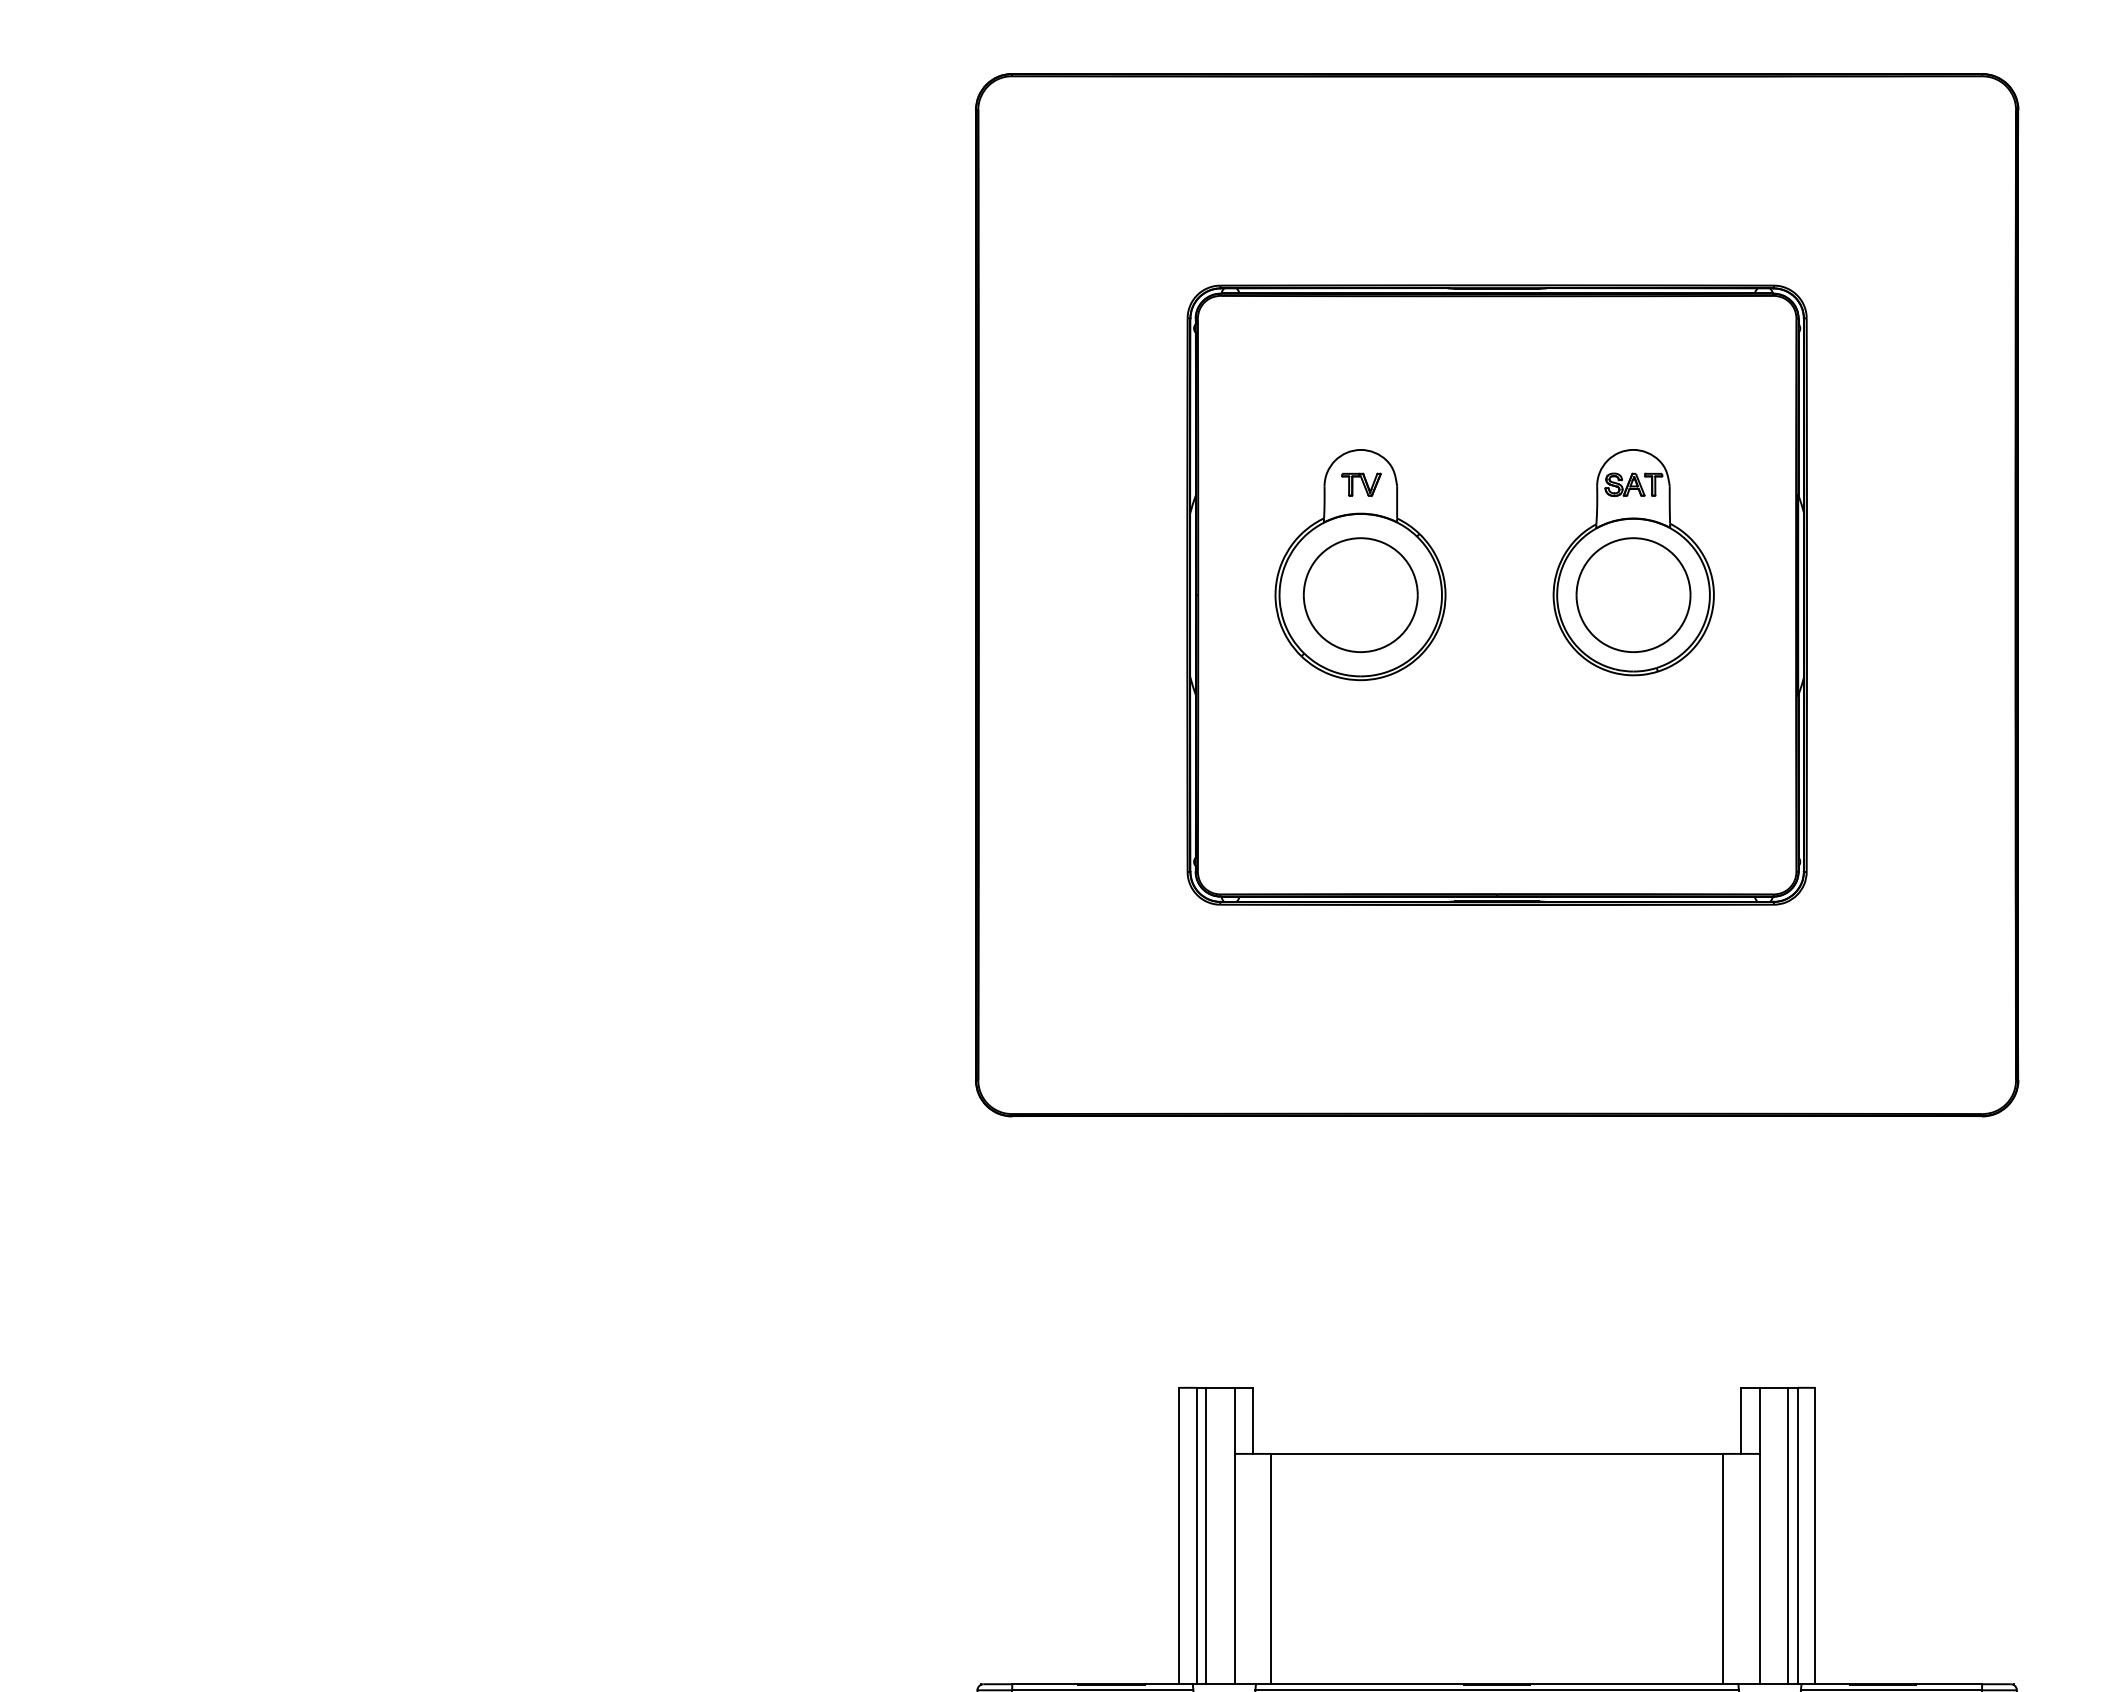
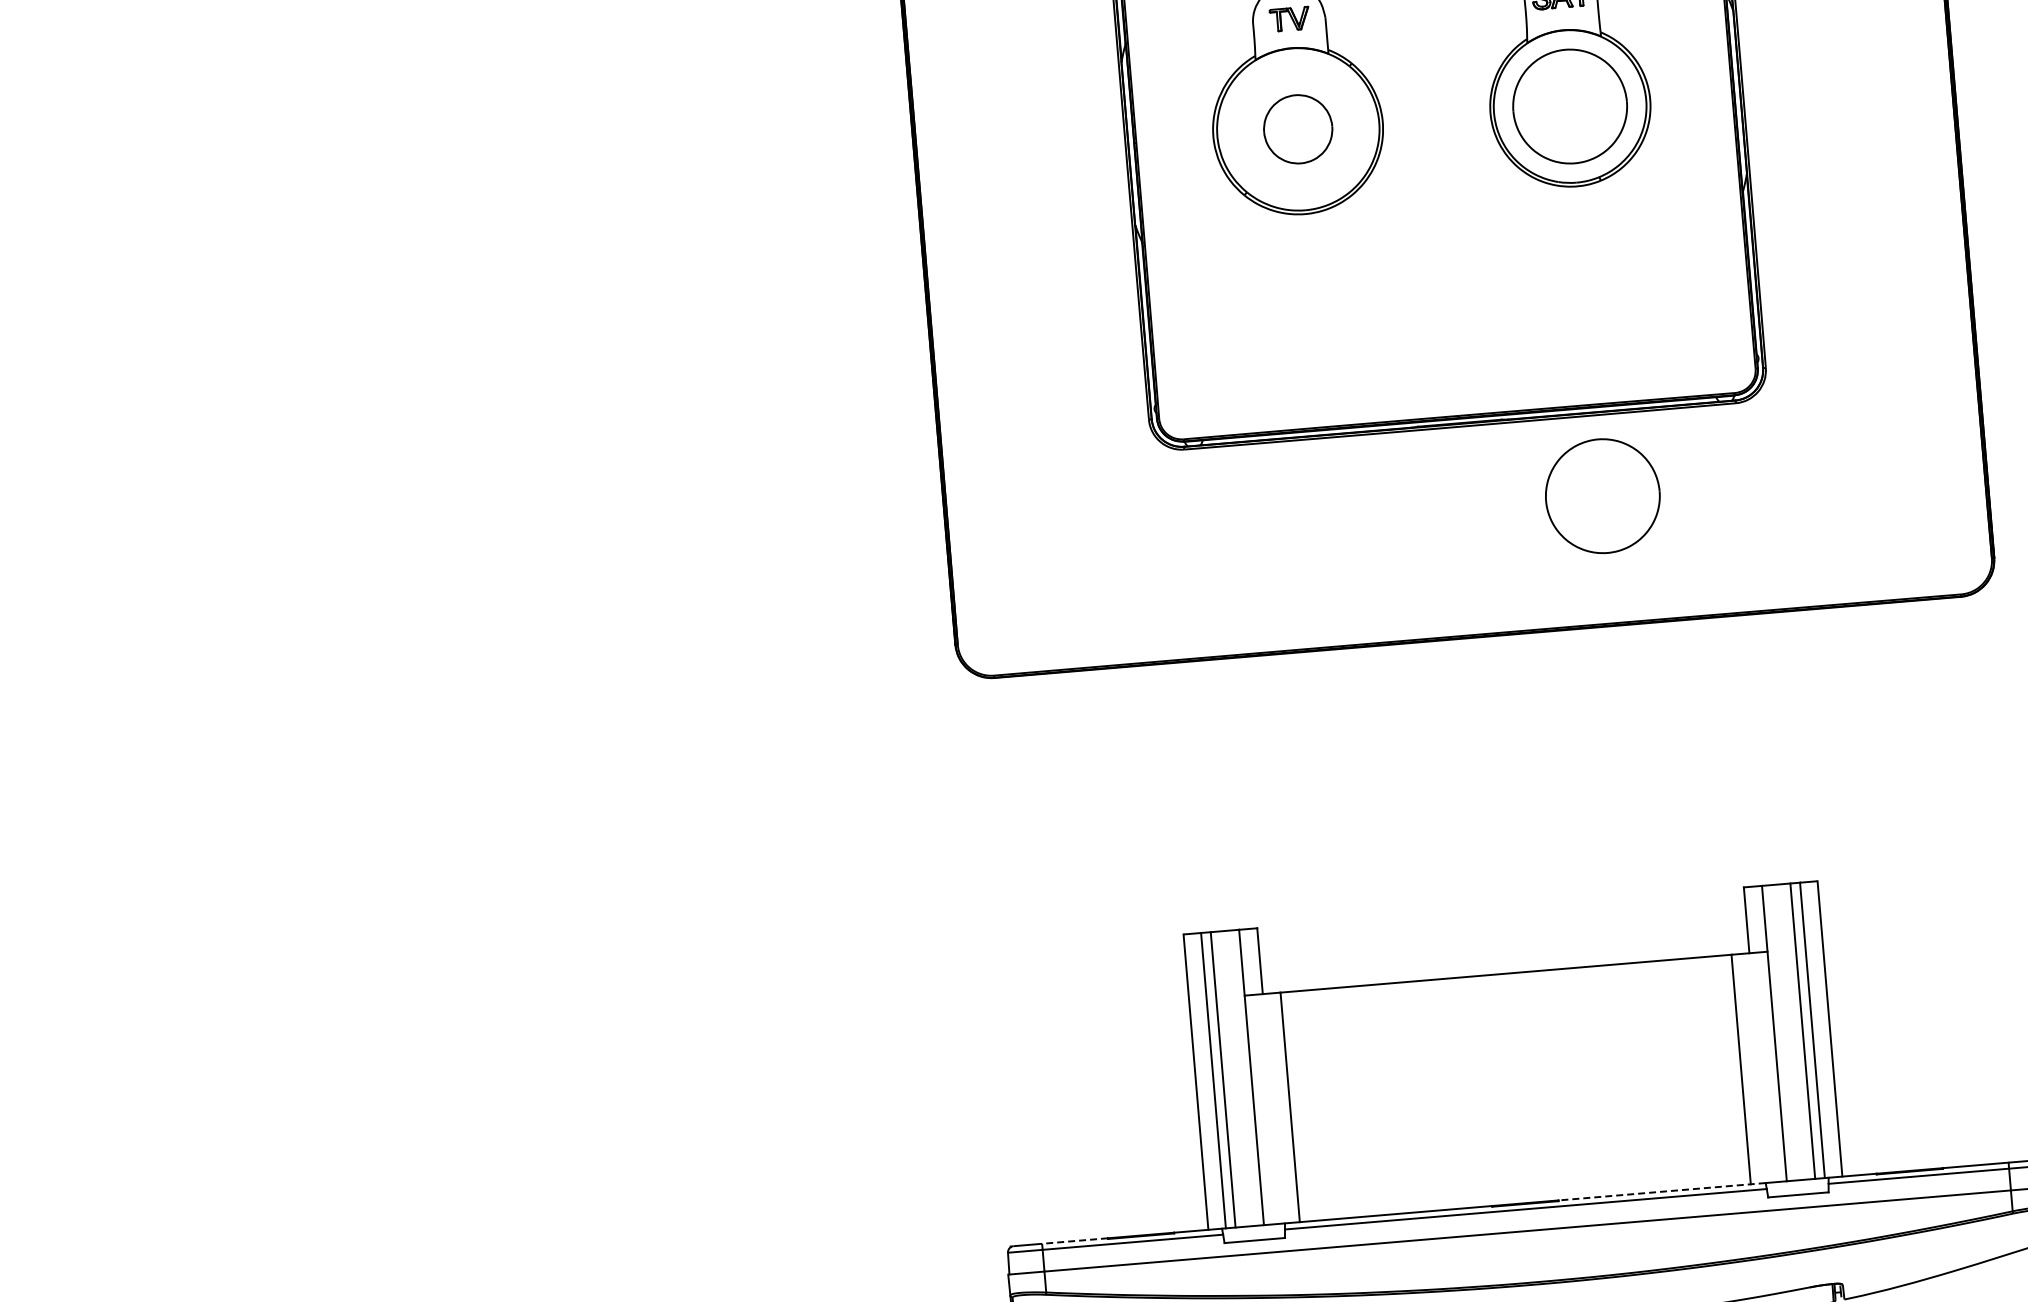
part: (1360, 594) -> (1298, 128), size x0.6
part: (1633, 985) -> (1602, 495), added
line: (1044, 1684) -> (1074, 1241), solid -> dashed
line: (1634, 1684) -> (1662, 1191), solid -> dashed

